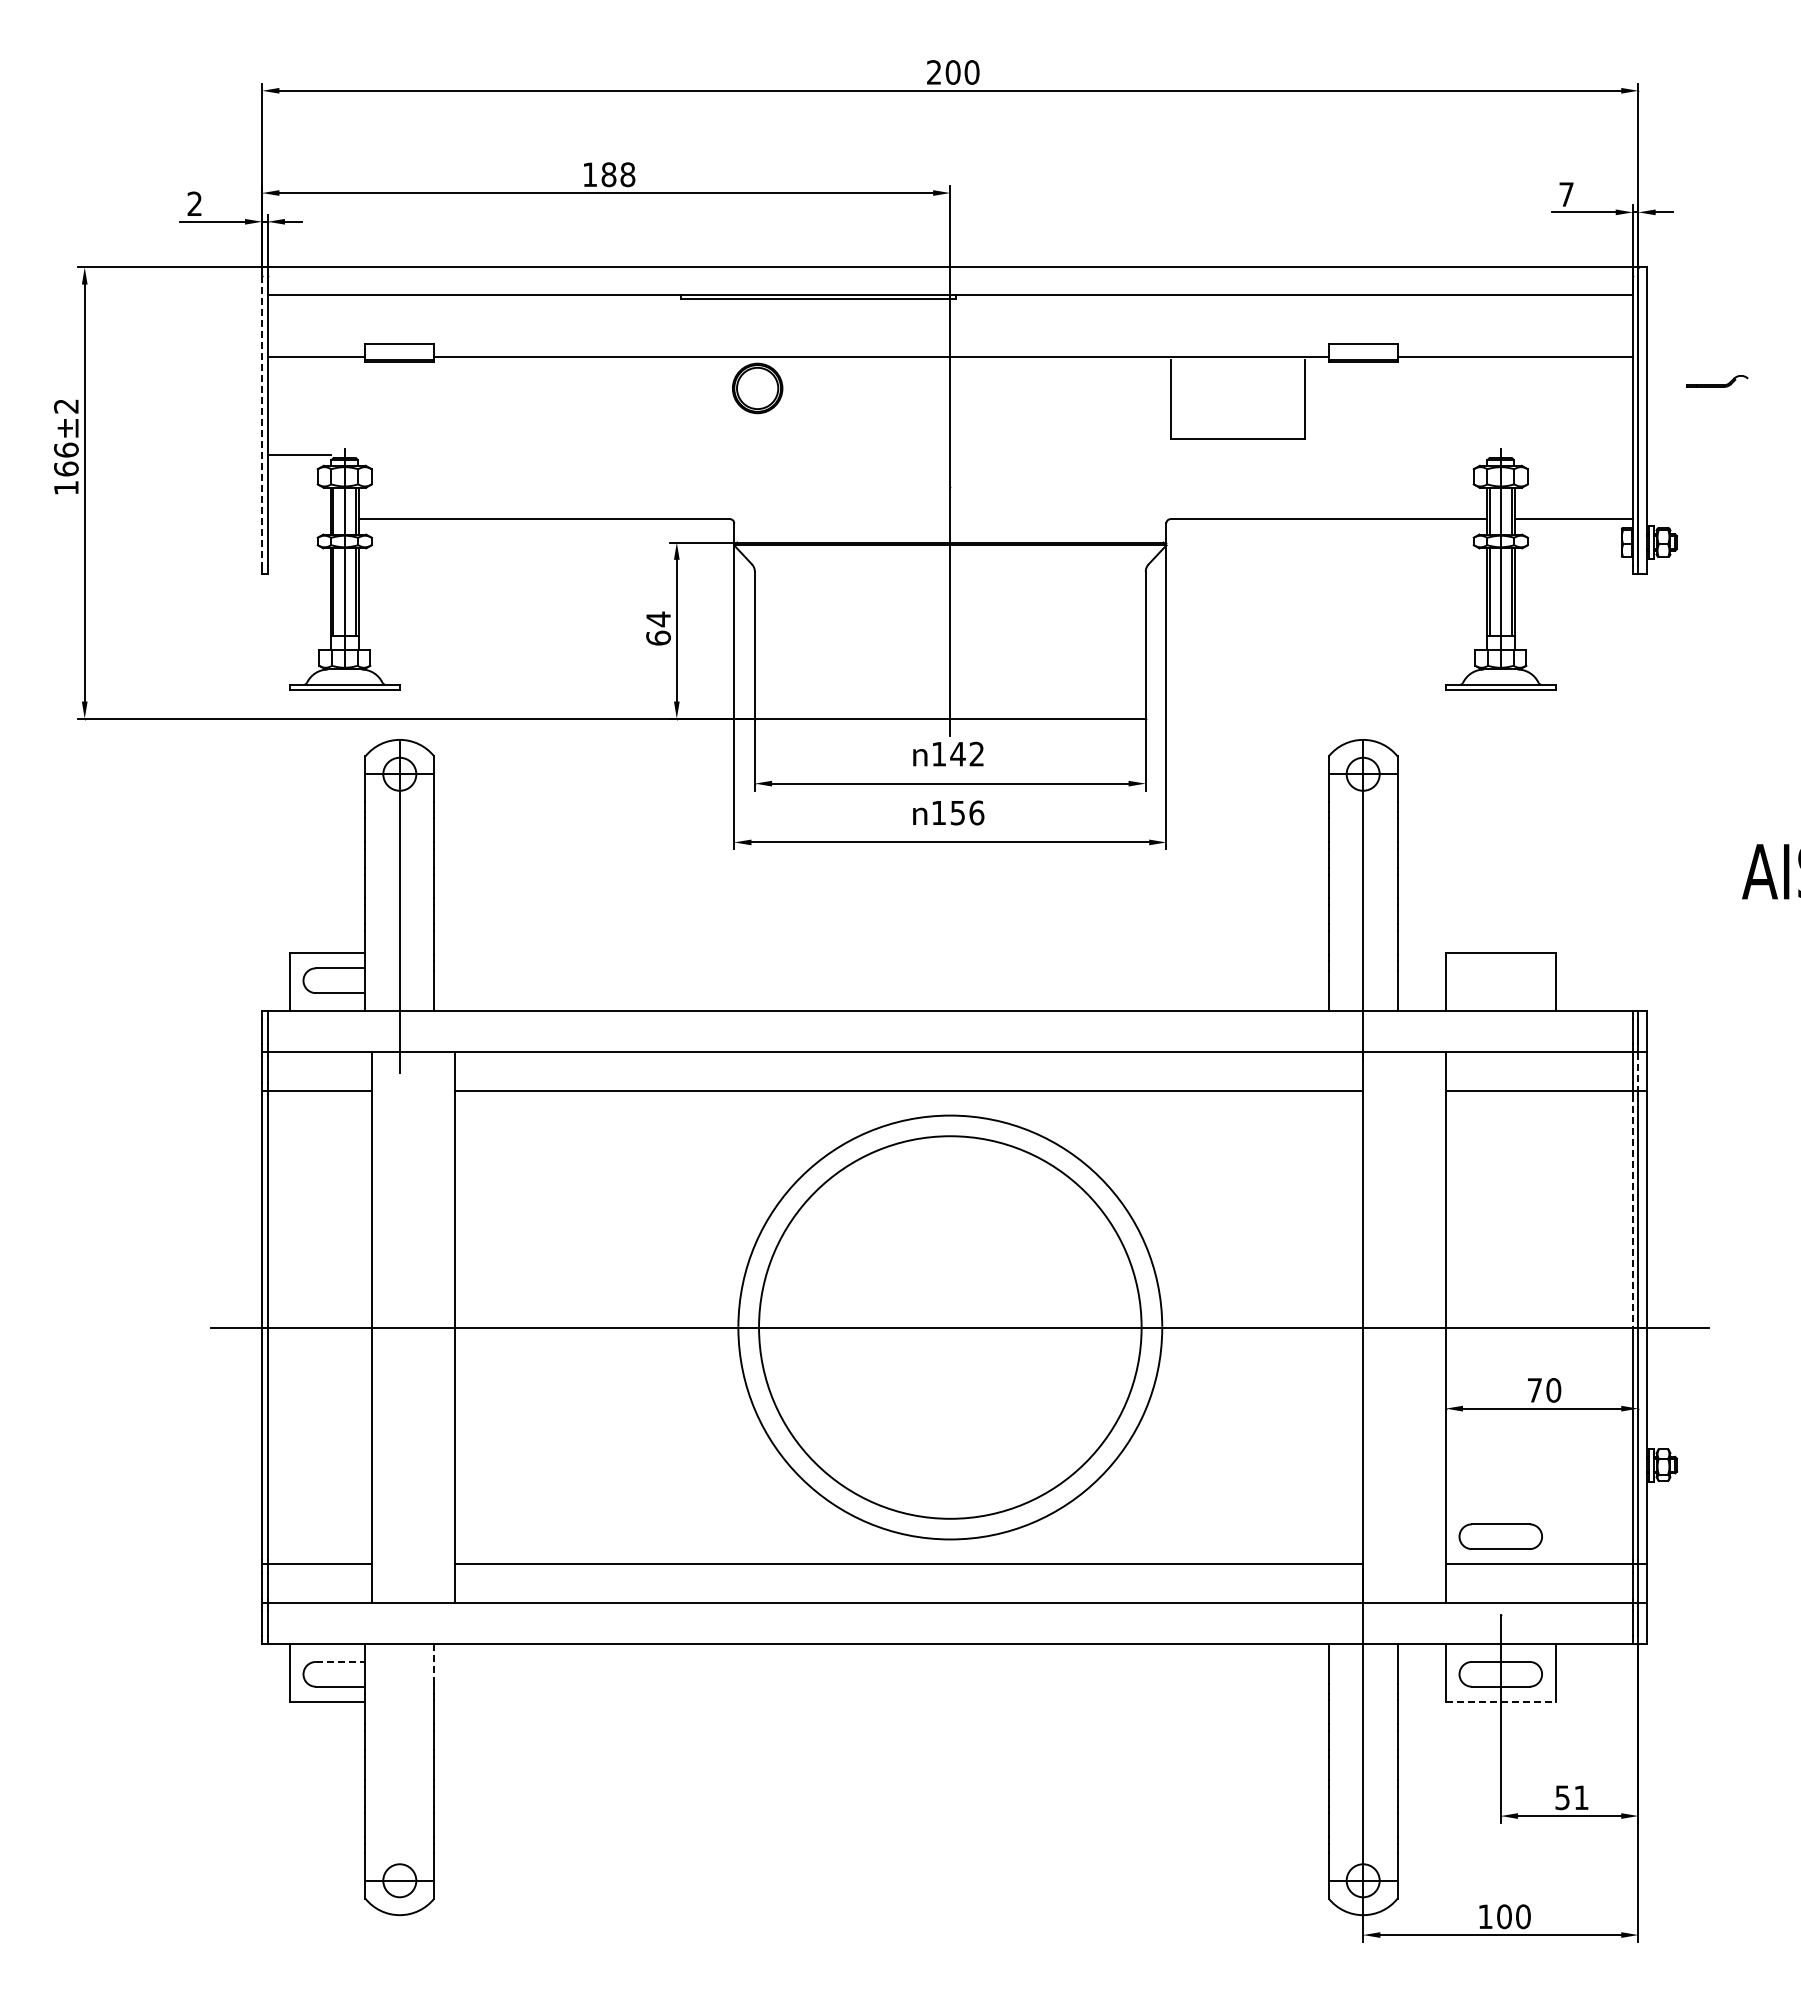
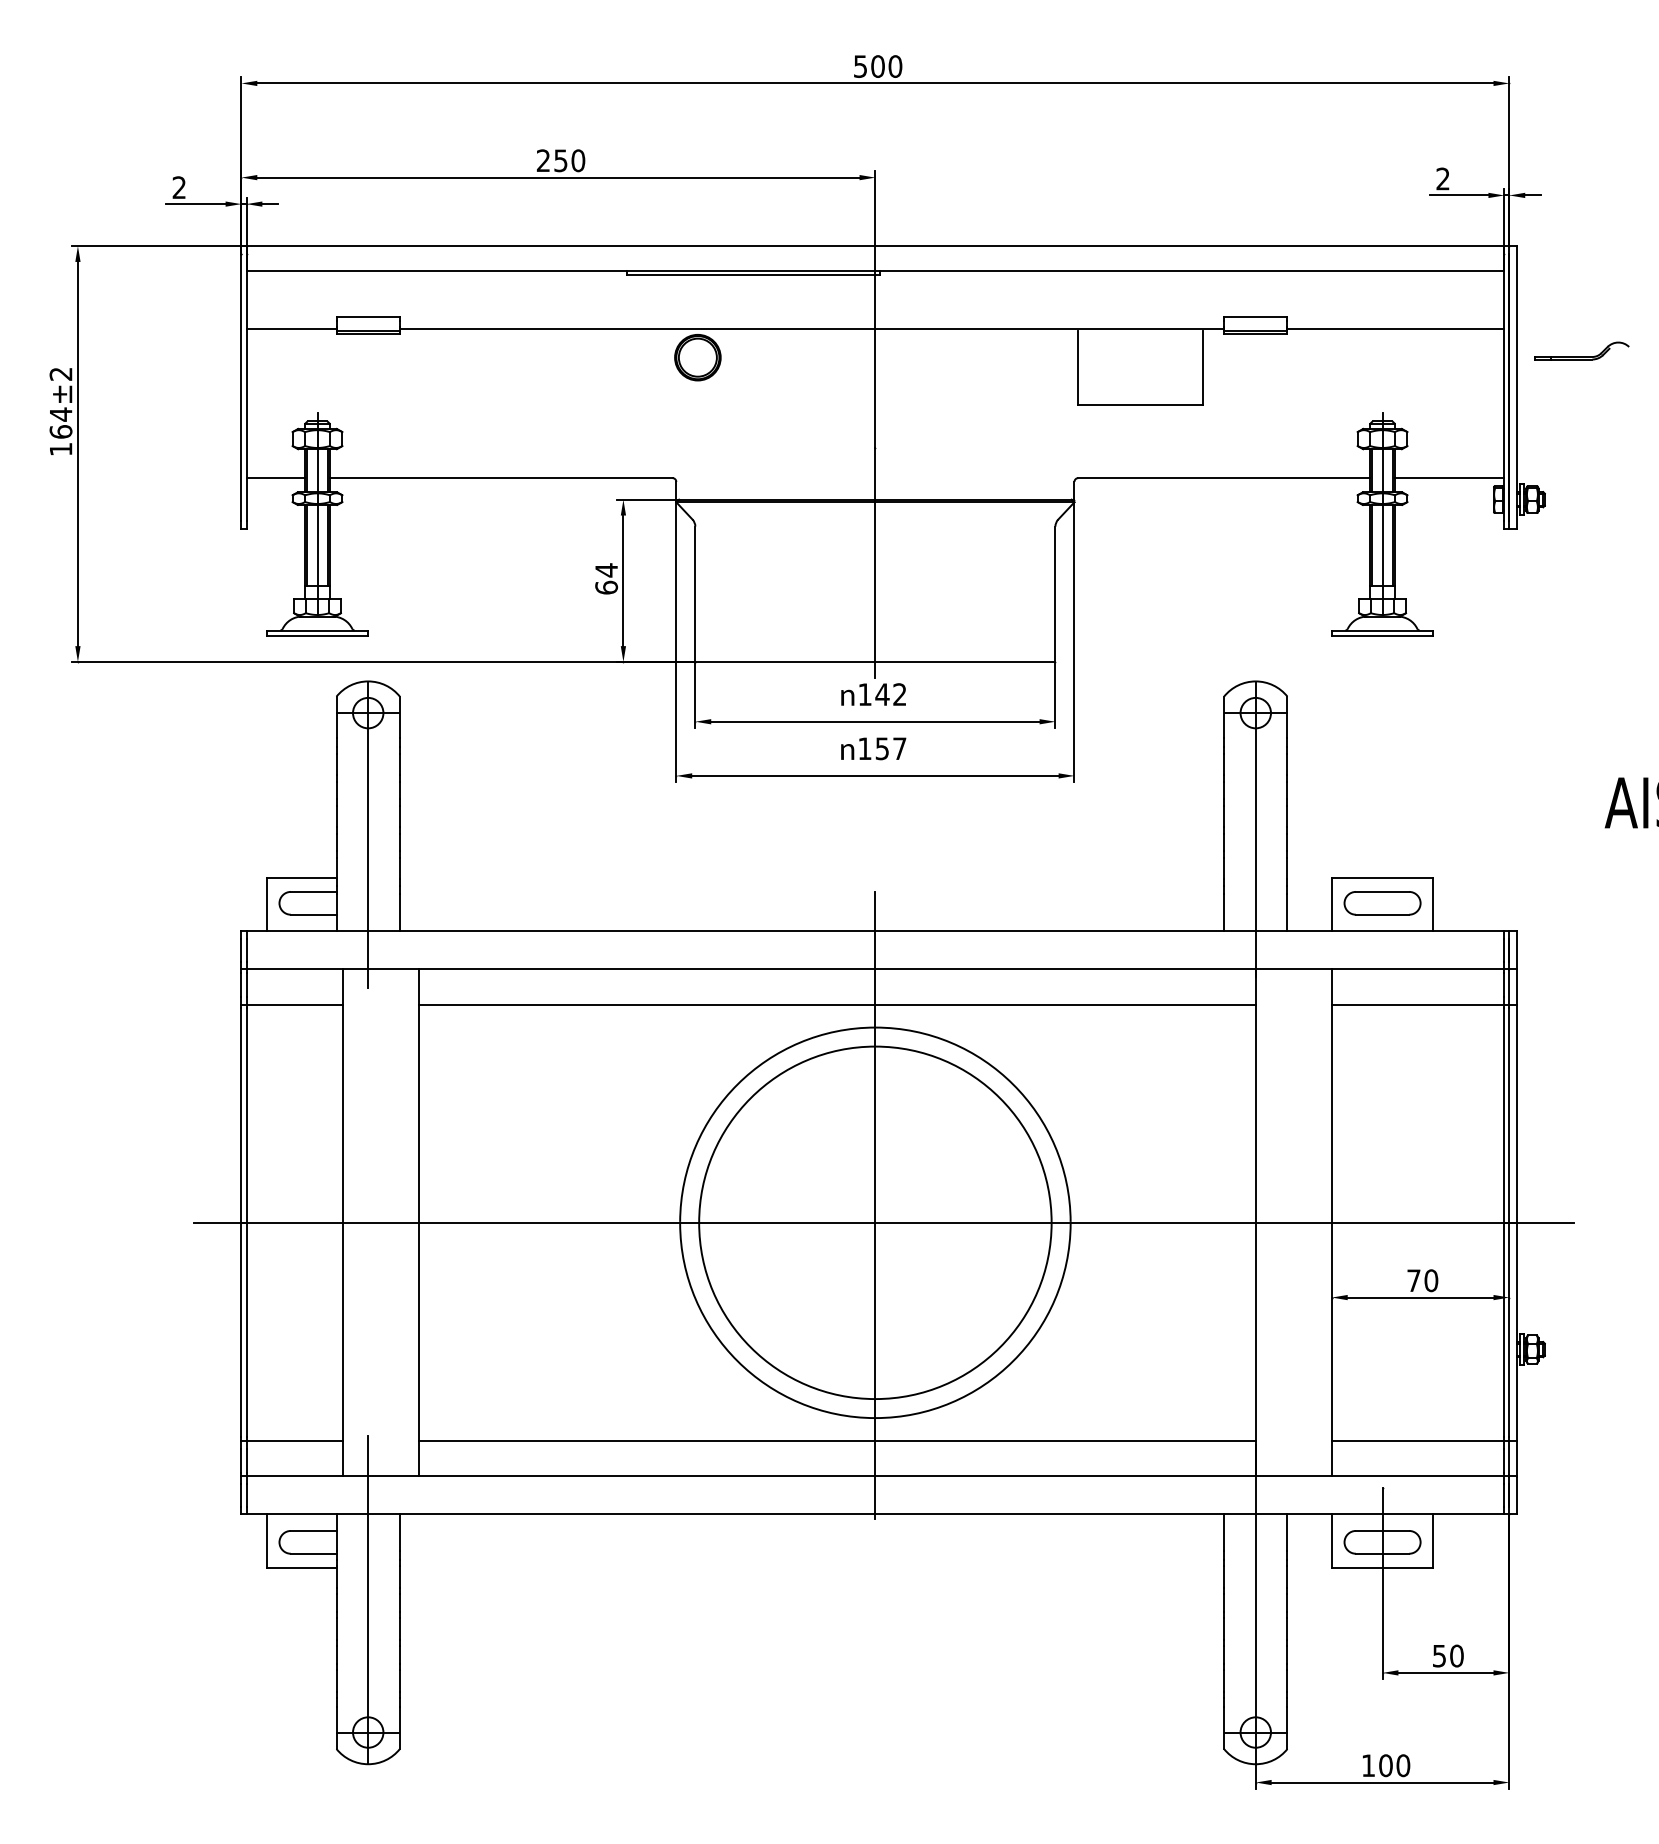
text: (934, 72) -> (860, 66), 200 -> 500
text: (608, 174) -> (560, 160), 188 -> 250
text: (1566, 194) -> (1443, 178), 7 -> 2
part: (1717, 381) -> (1582, 351), size x1.67
line: (262, 421) -> (241, 388), dashed -> solid
text: (66, 450) -> (61, 414), 166 -> 164
line: (299, 455) -> (275, 478), moved
text: (976, 812) -> (899, 748), 156 -> 157
line: (1638, 1072) -> (1509, 987), dashed -> solid
line: (1632, 1211) -> (1503, 1115), dashed -> solid
line: (950, 1308) -> (875, 1205), added
part: (1500, 1536) -> (1382, 903), moved
line: (340, 1661) -> (313, 1530), dashed -> solid
line: (434, 1663) -> (400, 1532), dashed -> solid
line: (1501, 1701) -> (1383, 1567), dashed -> solid
line: (399, 1736) -> (367, 1599), added
text: (1581, 1797) -> (1456, 1655), 51 -> 50

